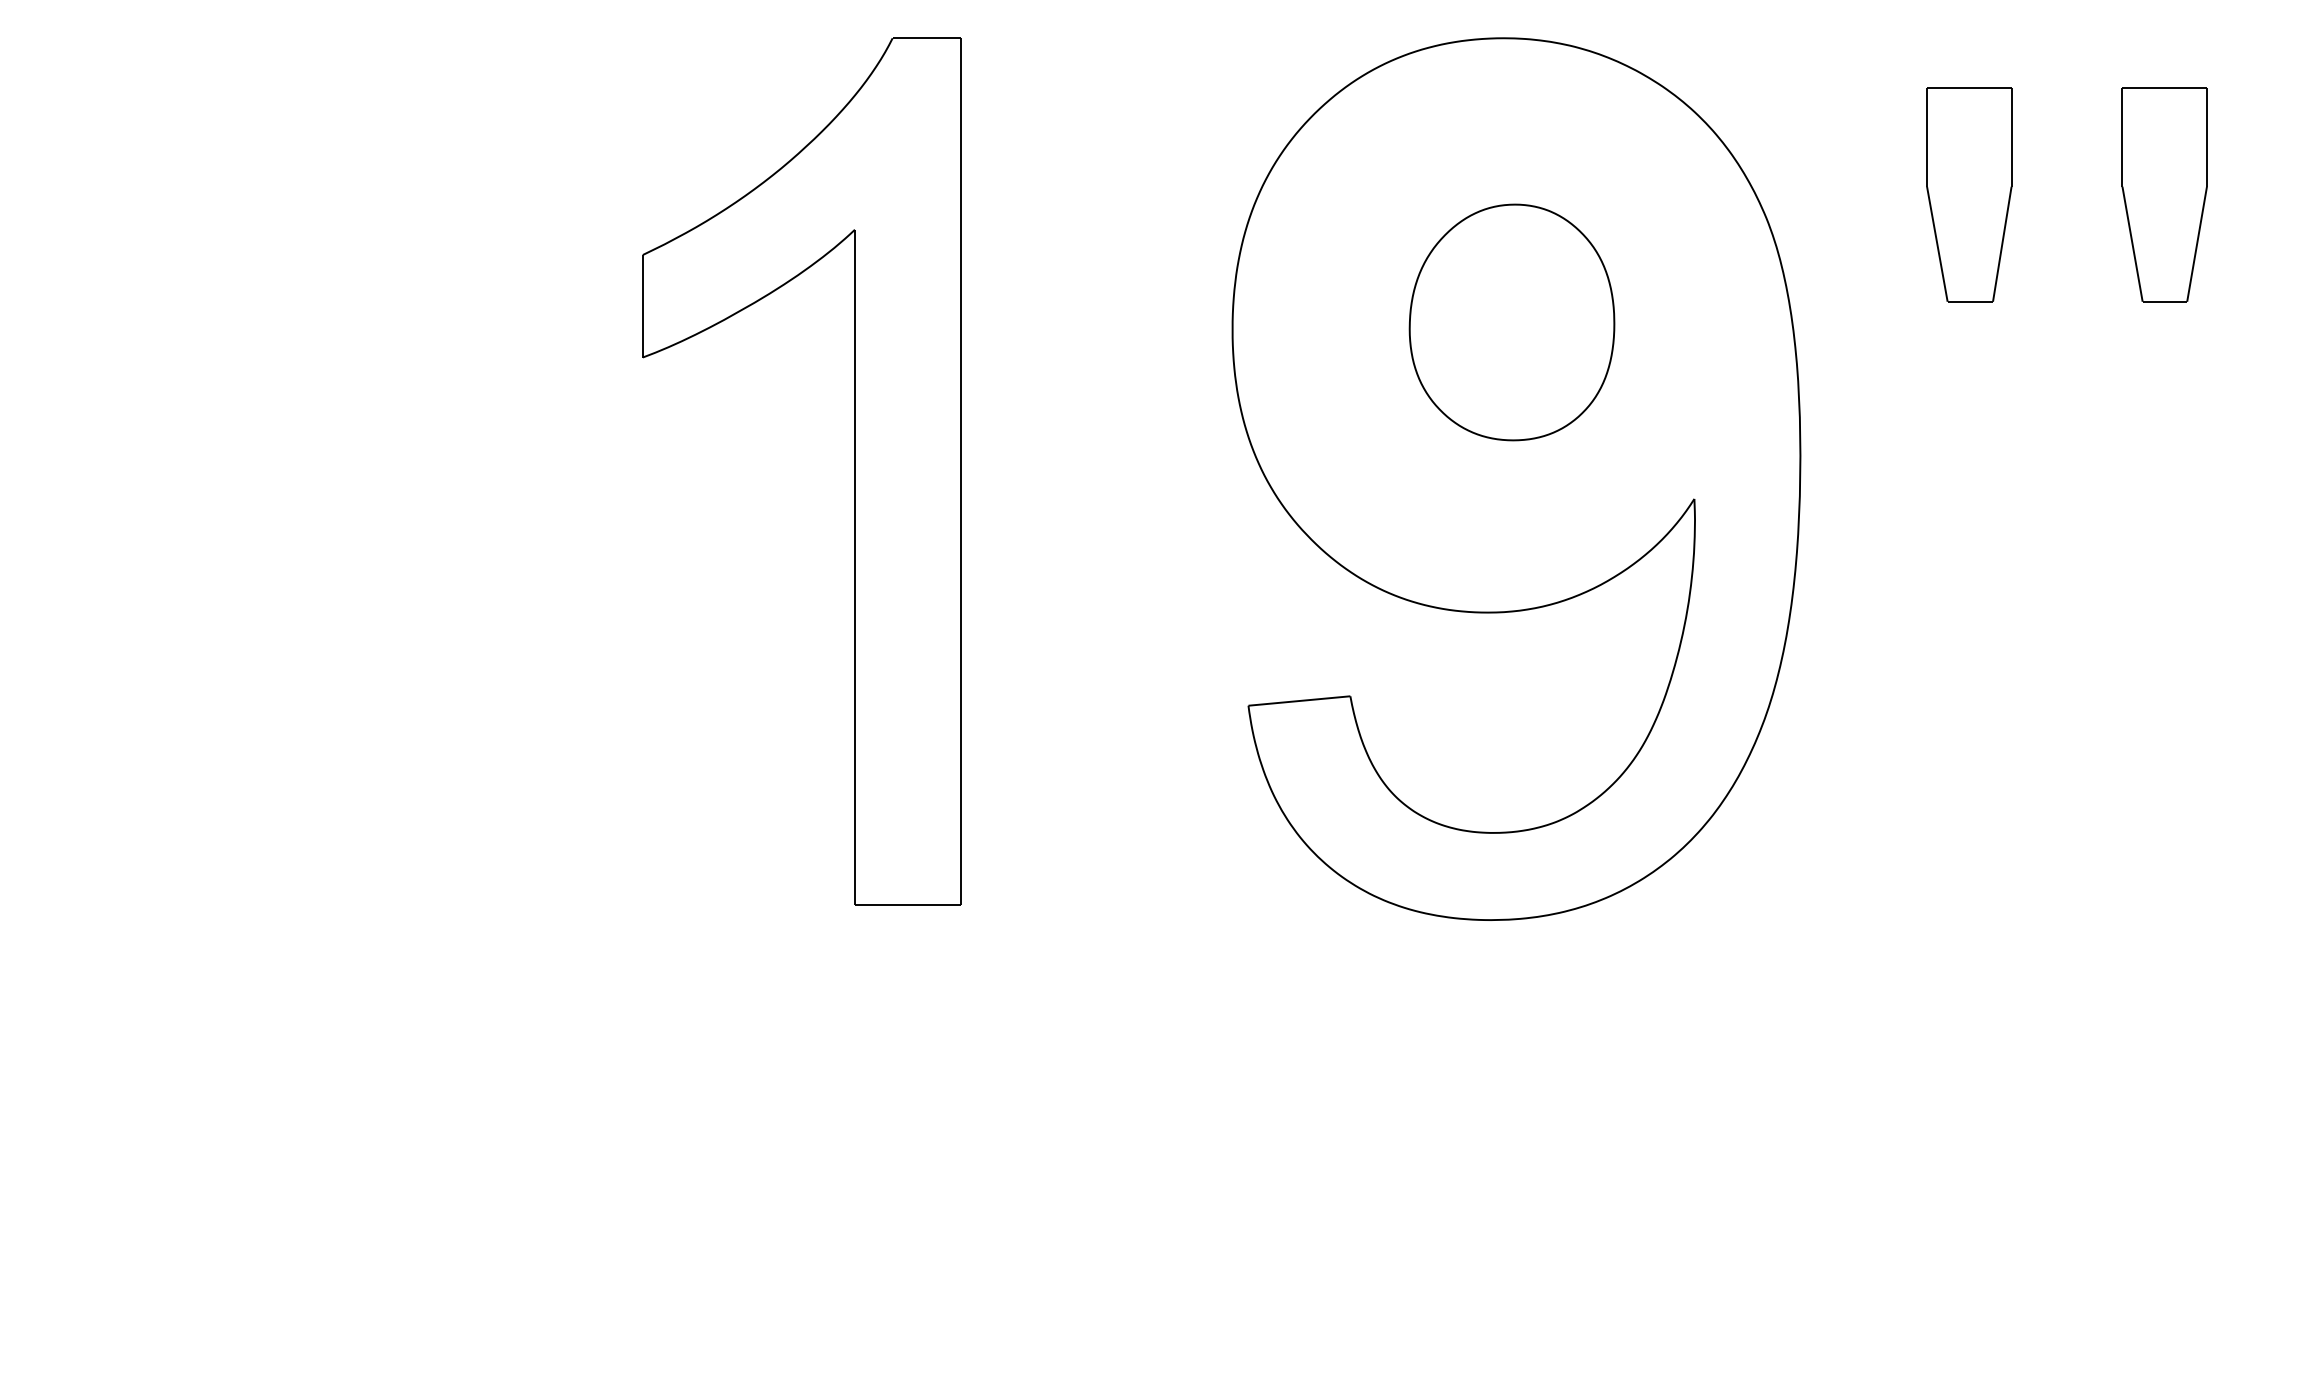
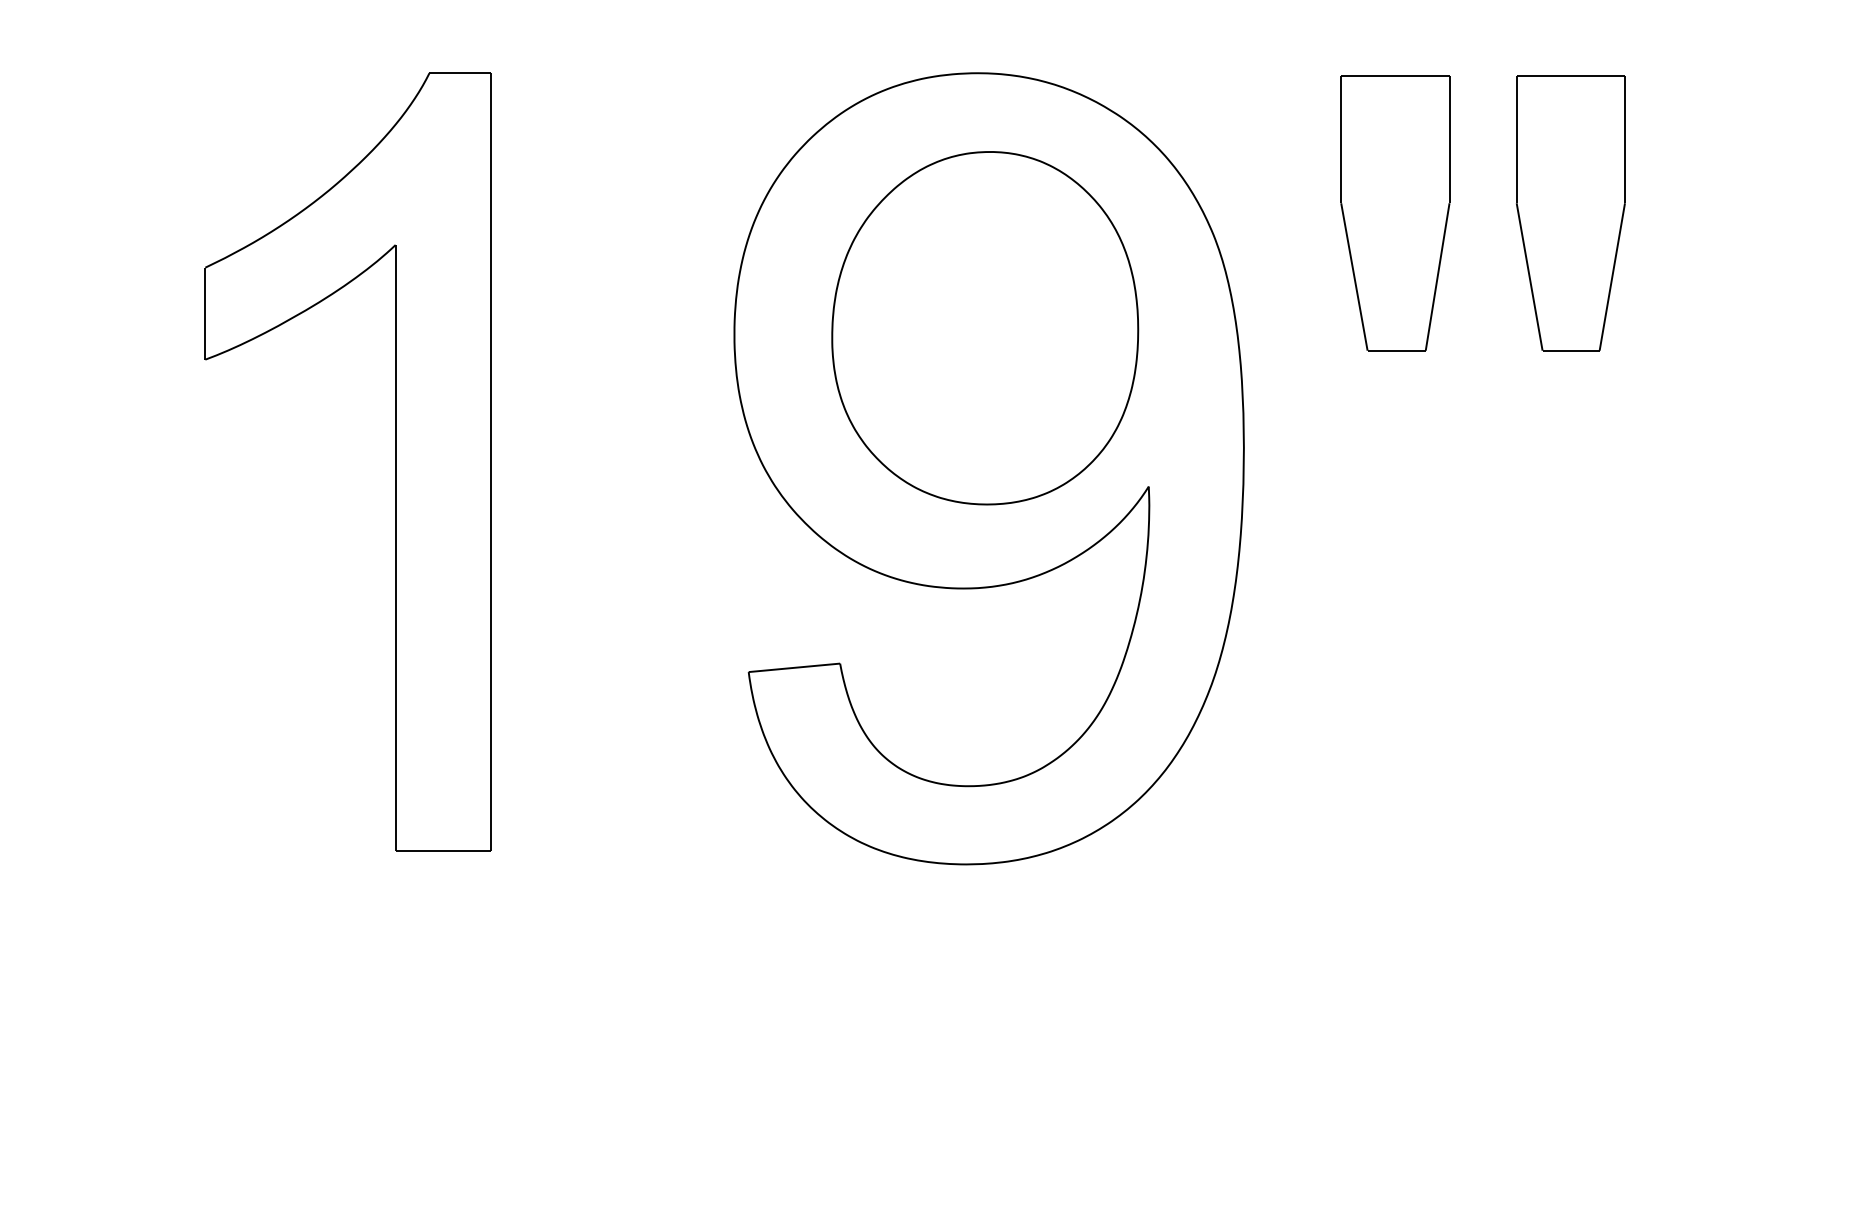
part: (1969, 194) -> (1395, 213), size x1.43
part: (2164, 194) -> (1570, 213), size x1.43
part: (1511, 322) -> (984, 328), size x1.67

